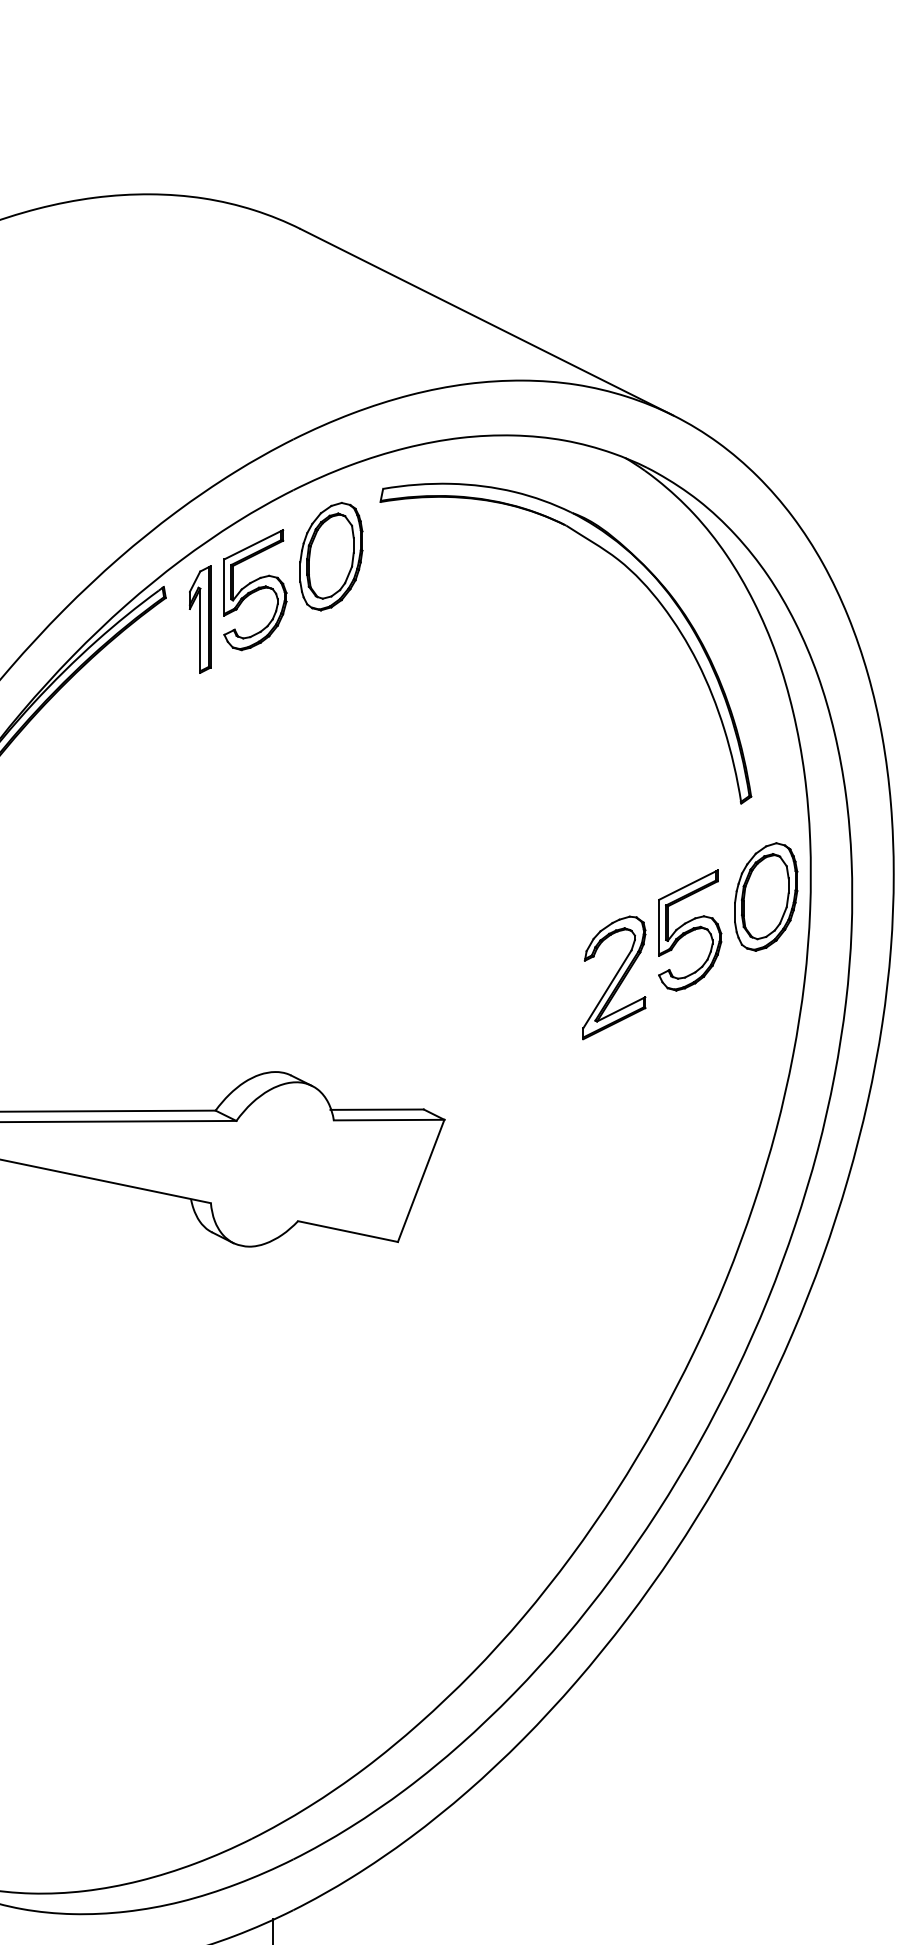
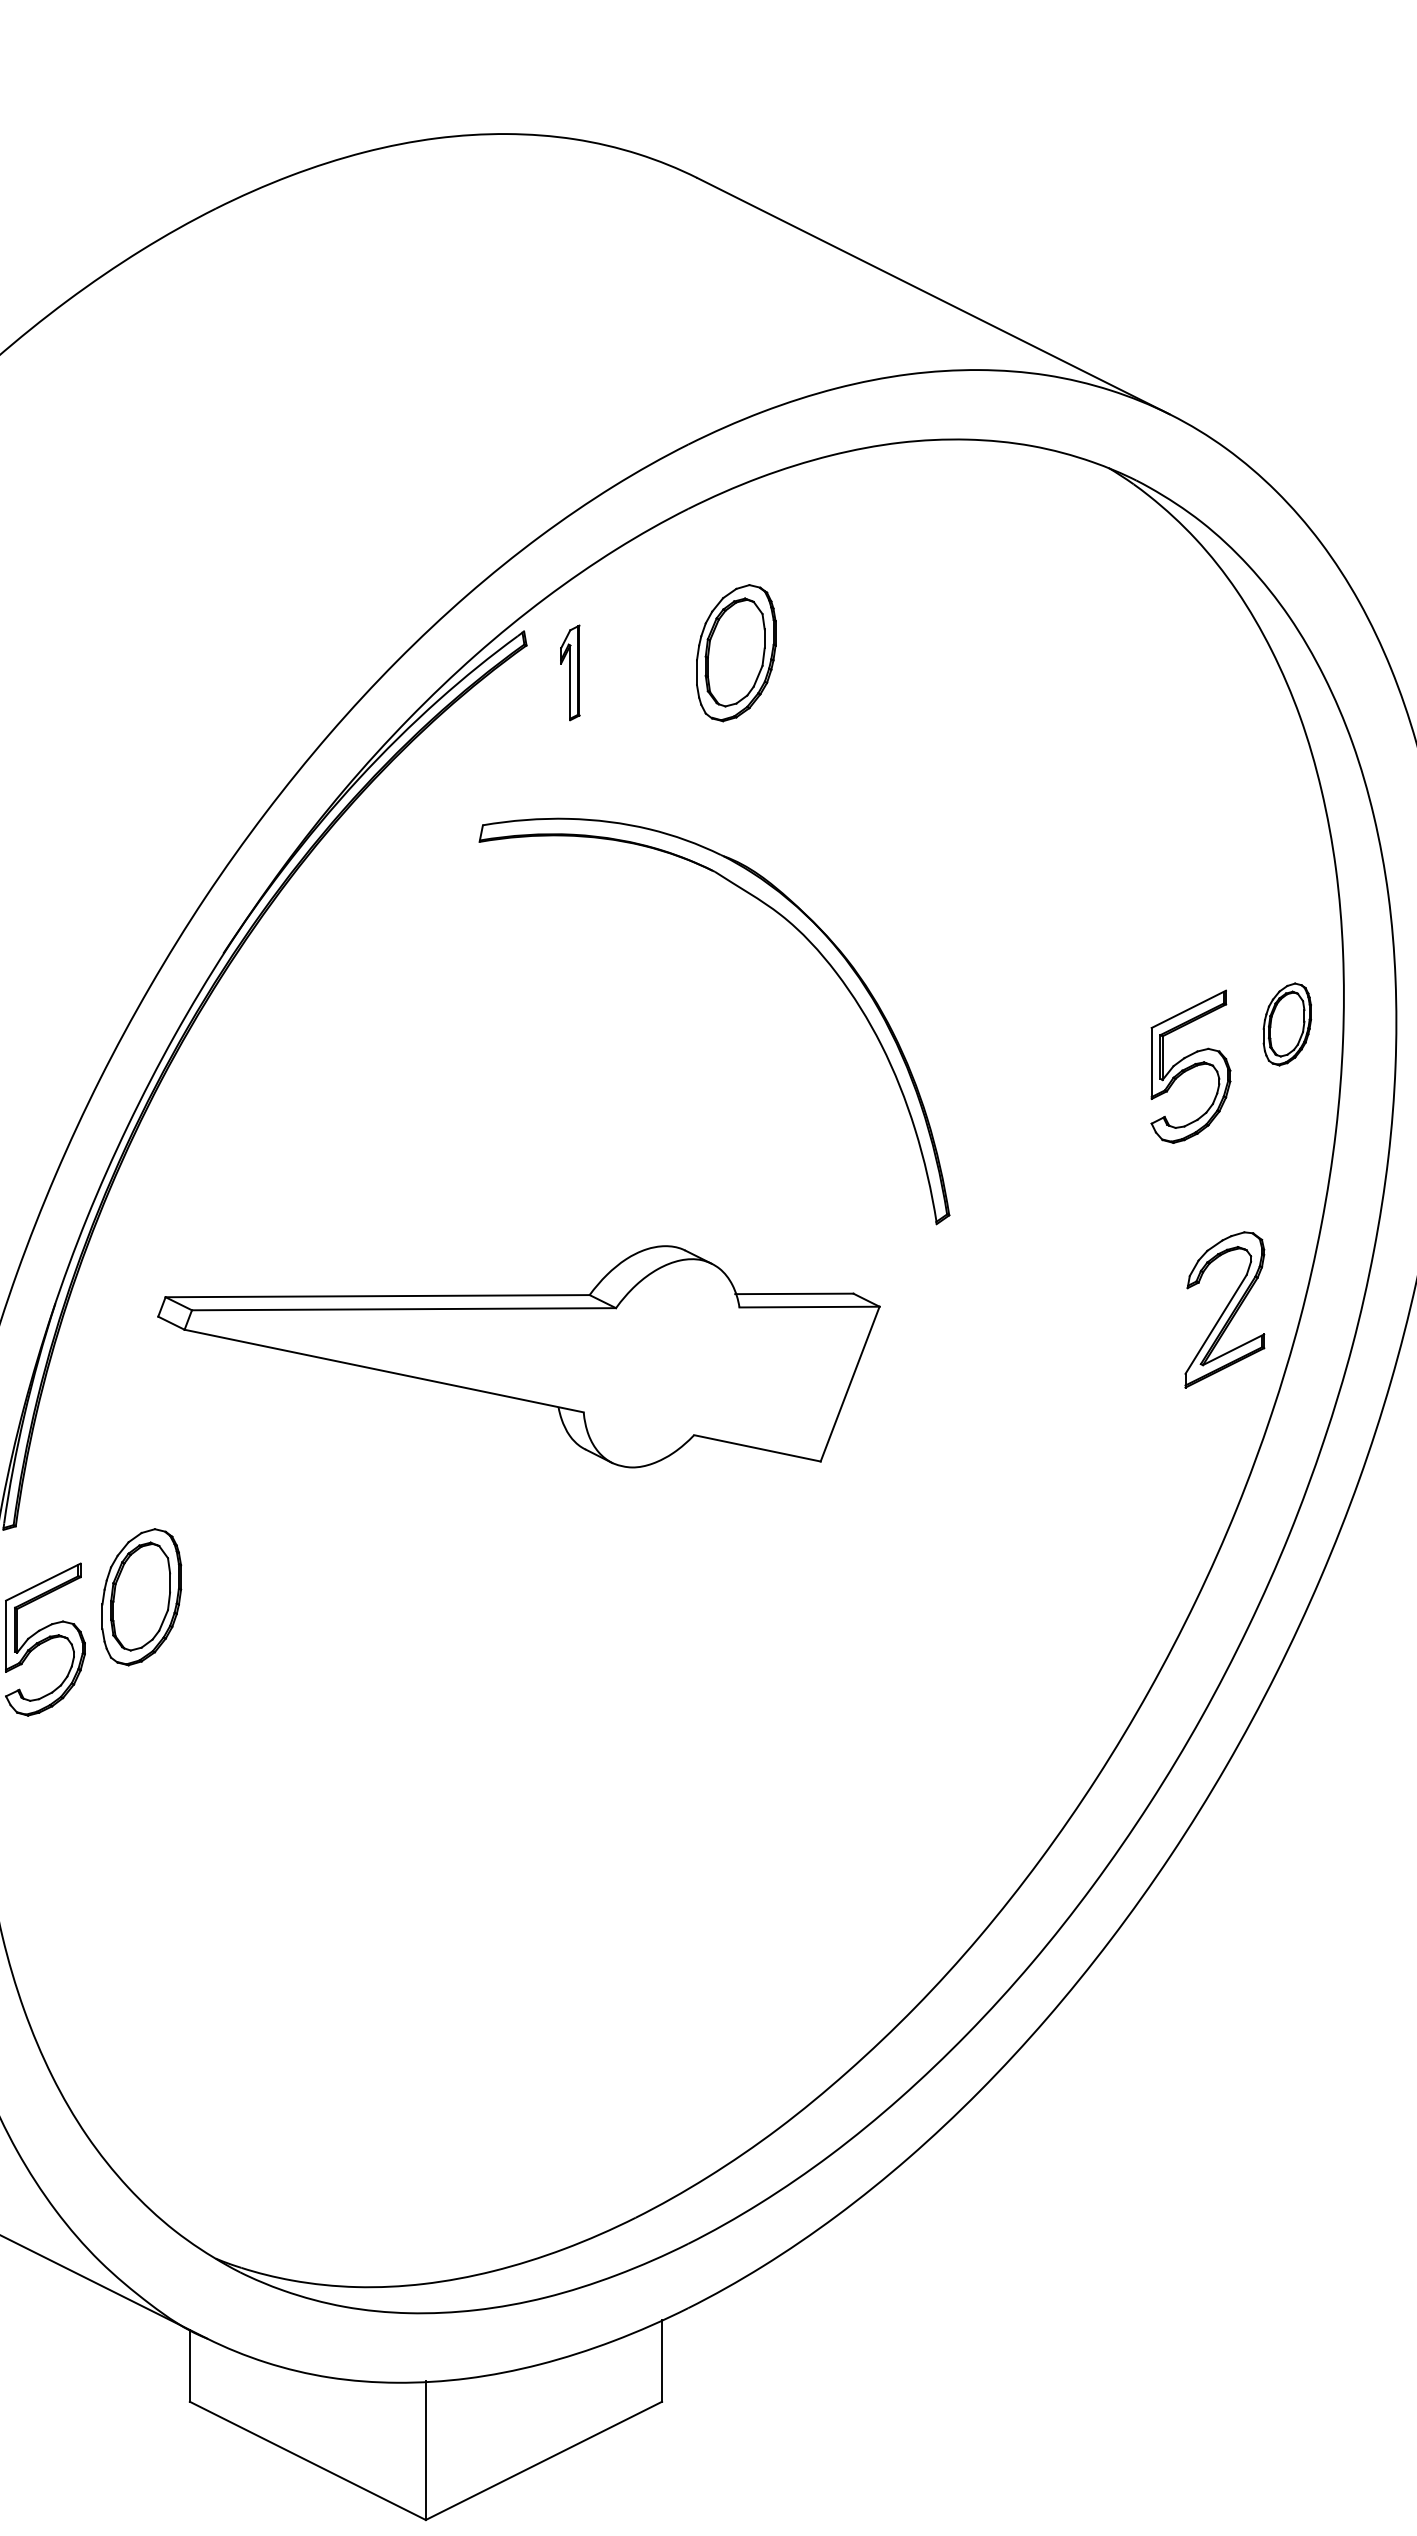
part: (331, 556) -> (736, 653), moved
part: (634, 575) -> (801, 934), moved
part: (254, 590) -> (639, 635), removed
part: (200, 619) -> (570, 672), size x0.7
part: (766, 897) -> (1287, 1024), size x0.6
part: (614, 977) -> (1224, 1309), moved

